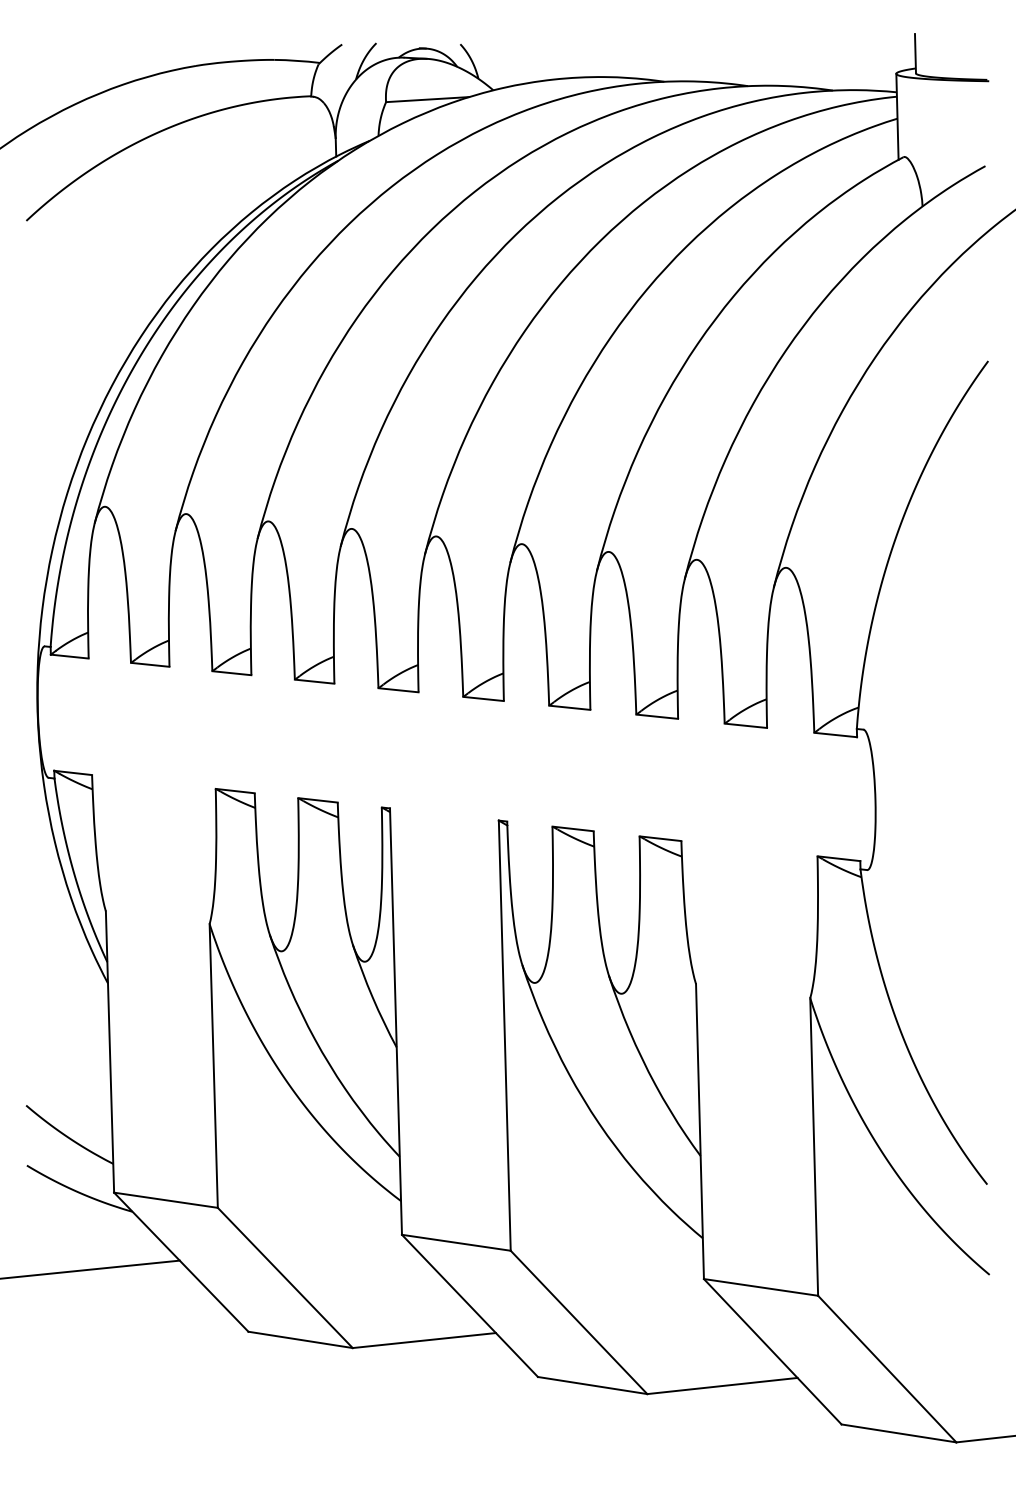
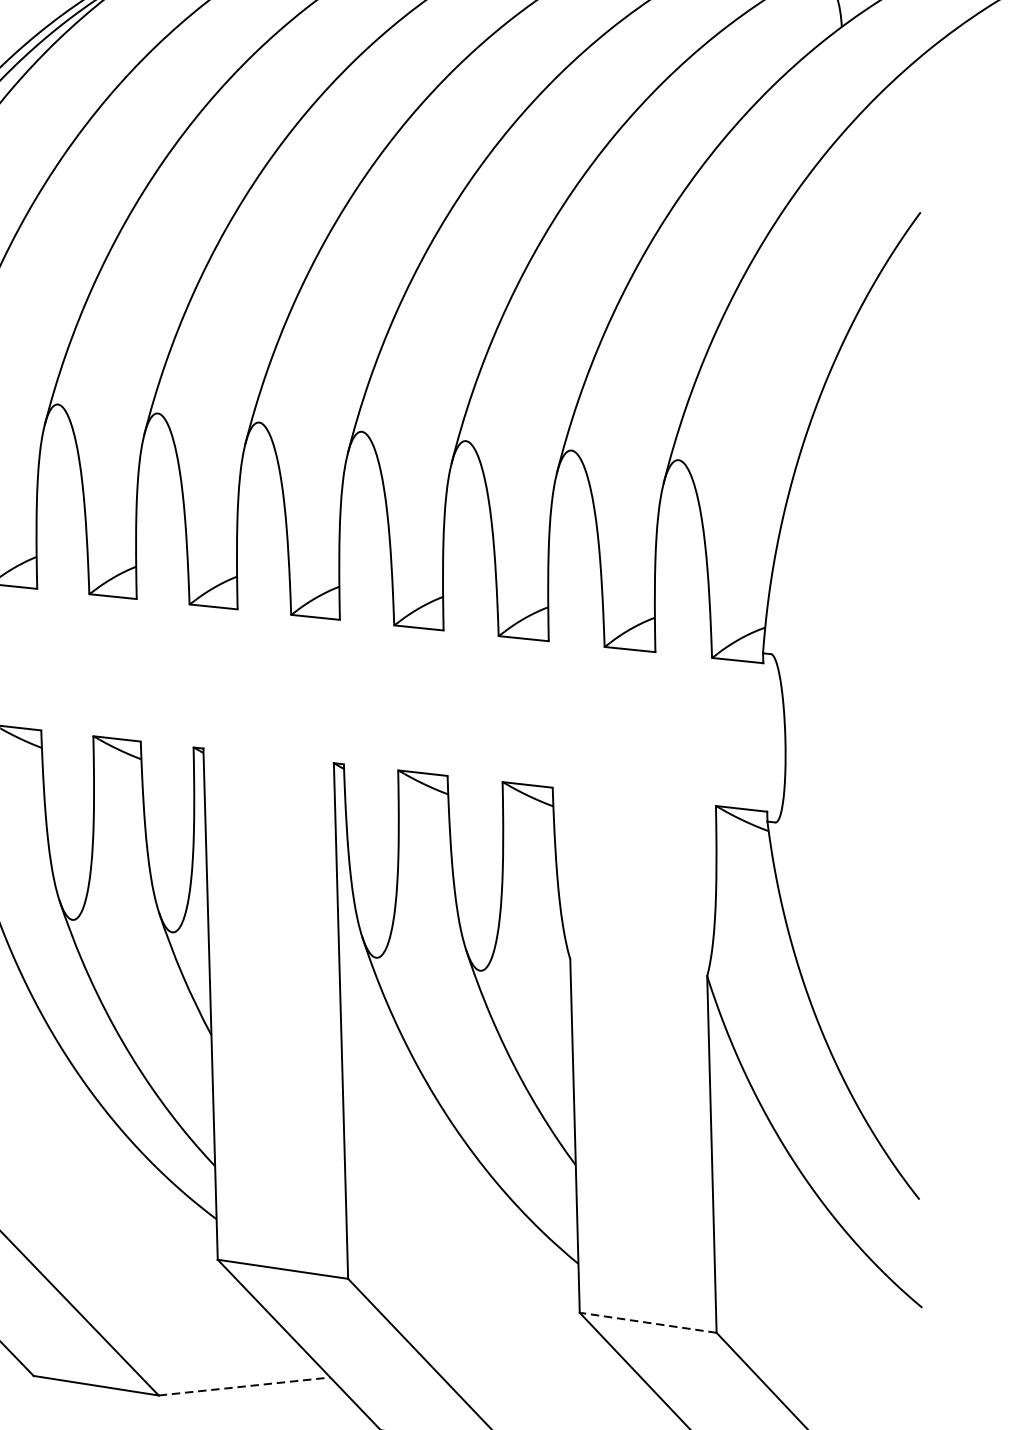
line: (761, 1287) -> (648, 1322), solid -> dashed
line: (424, 1340) -> (244, 1386), solid -> dashed

